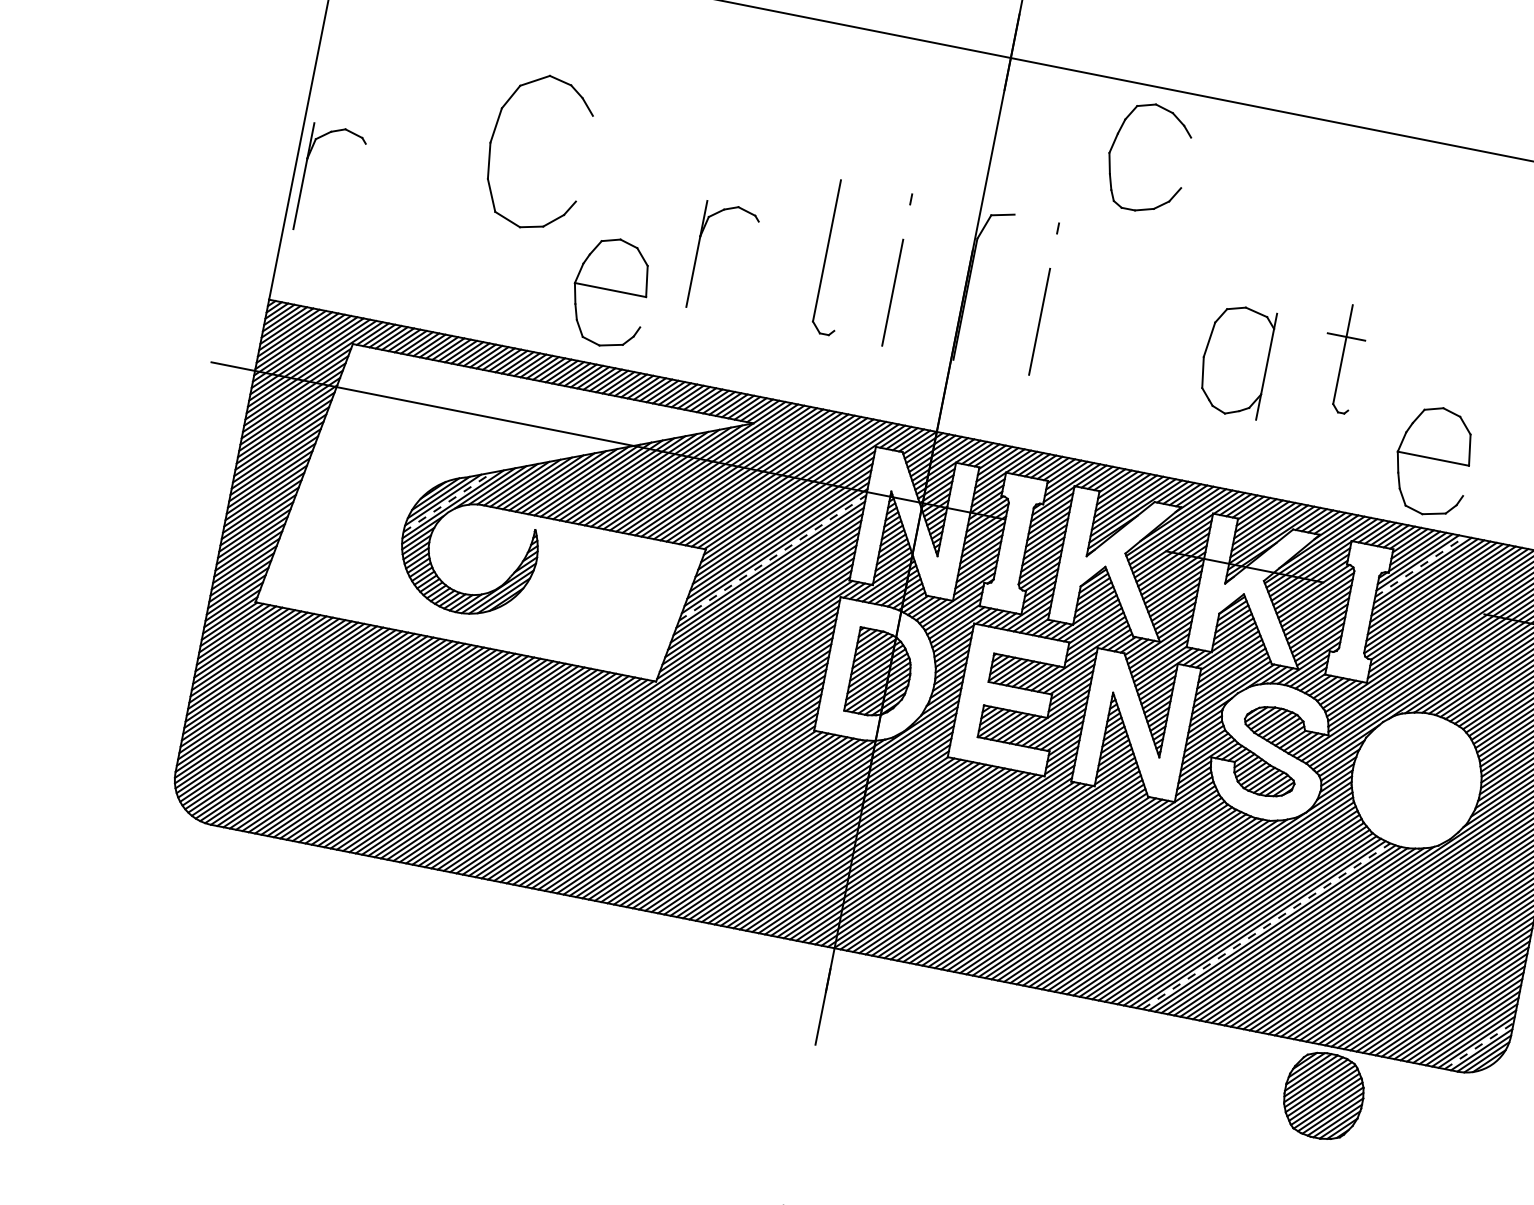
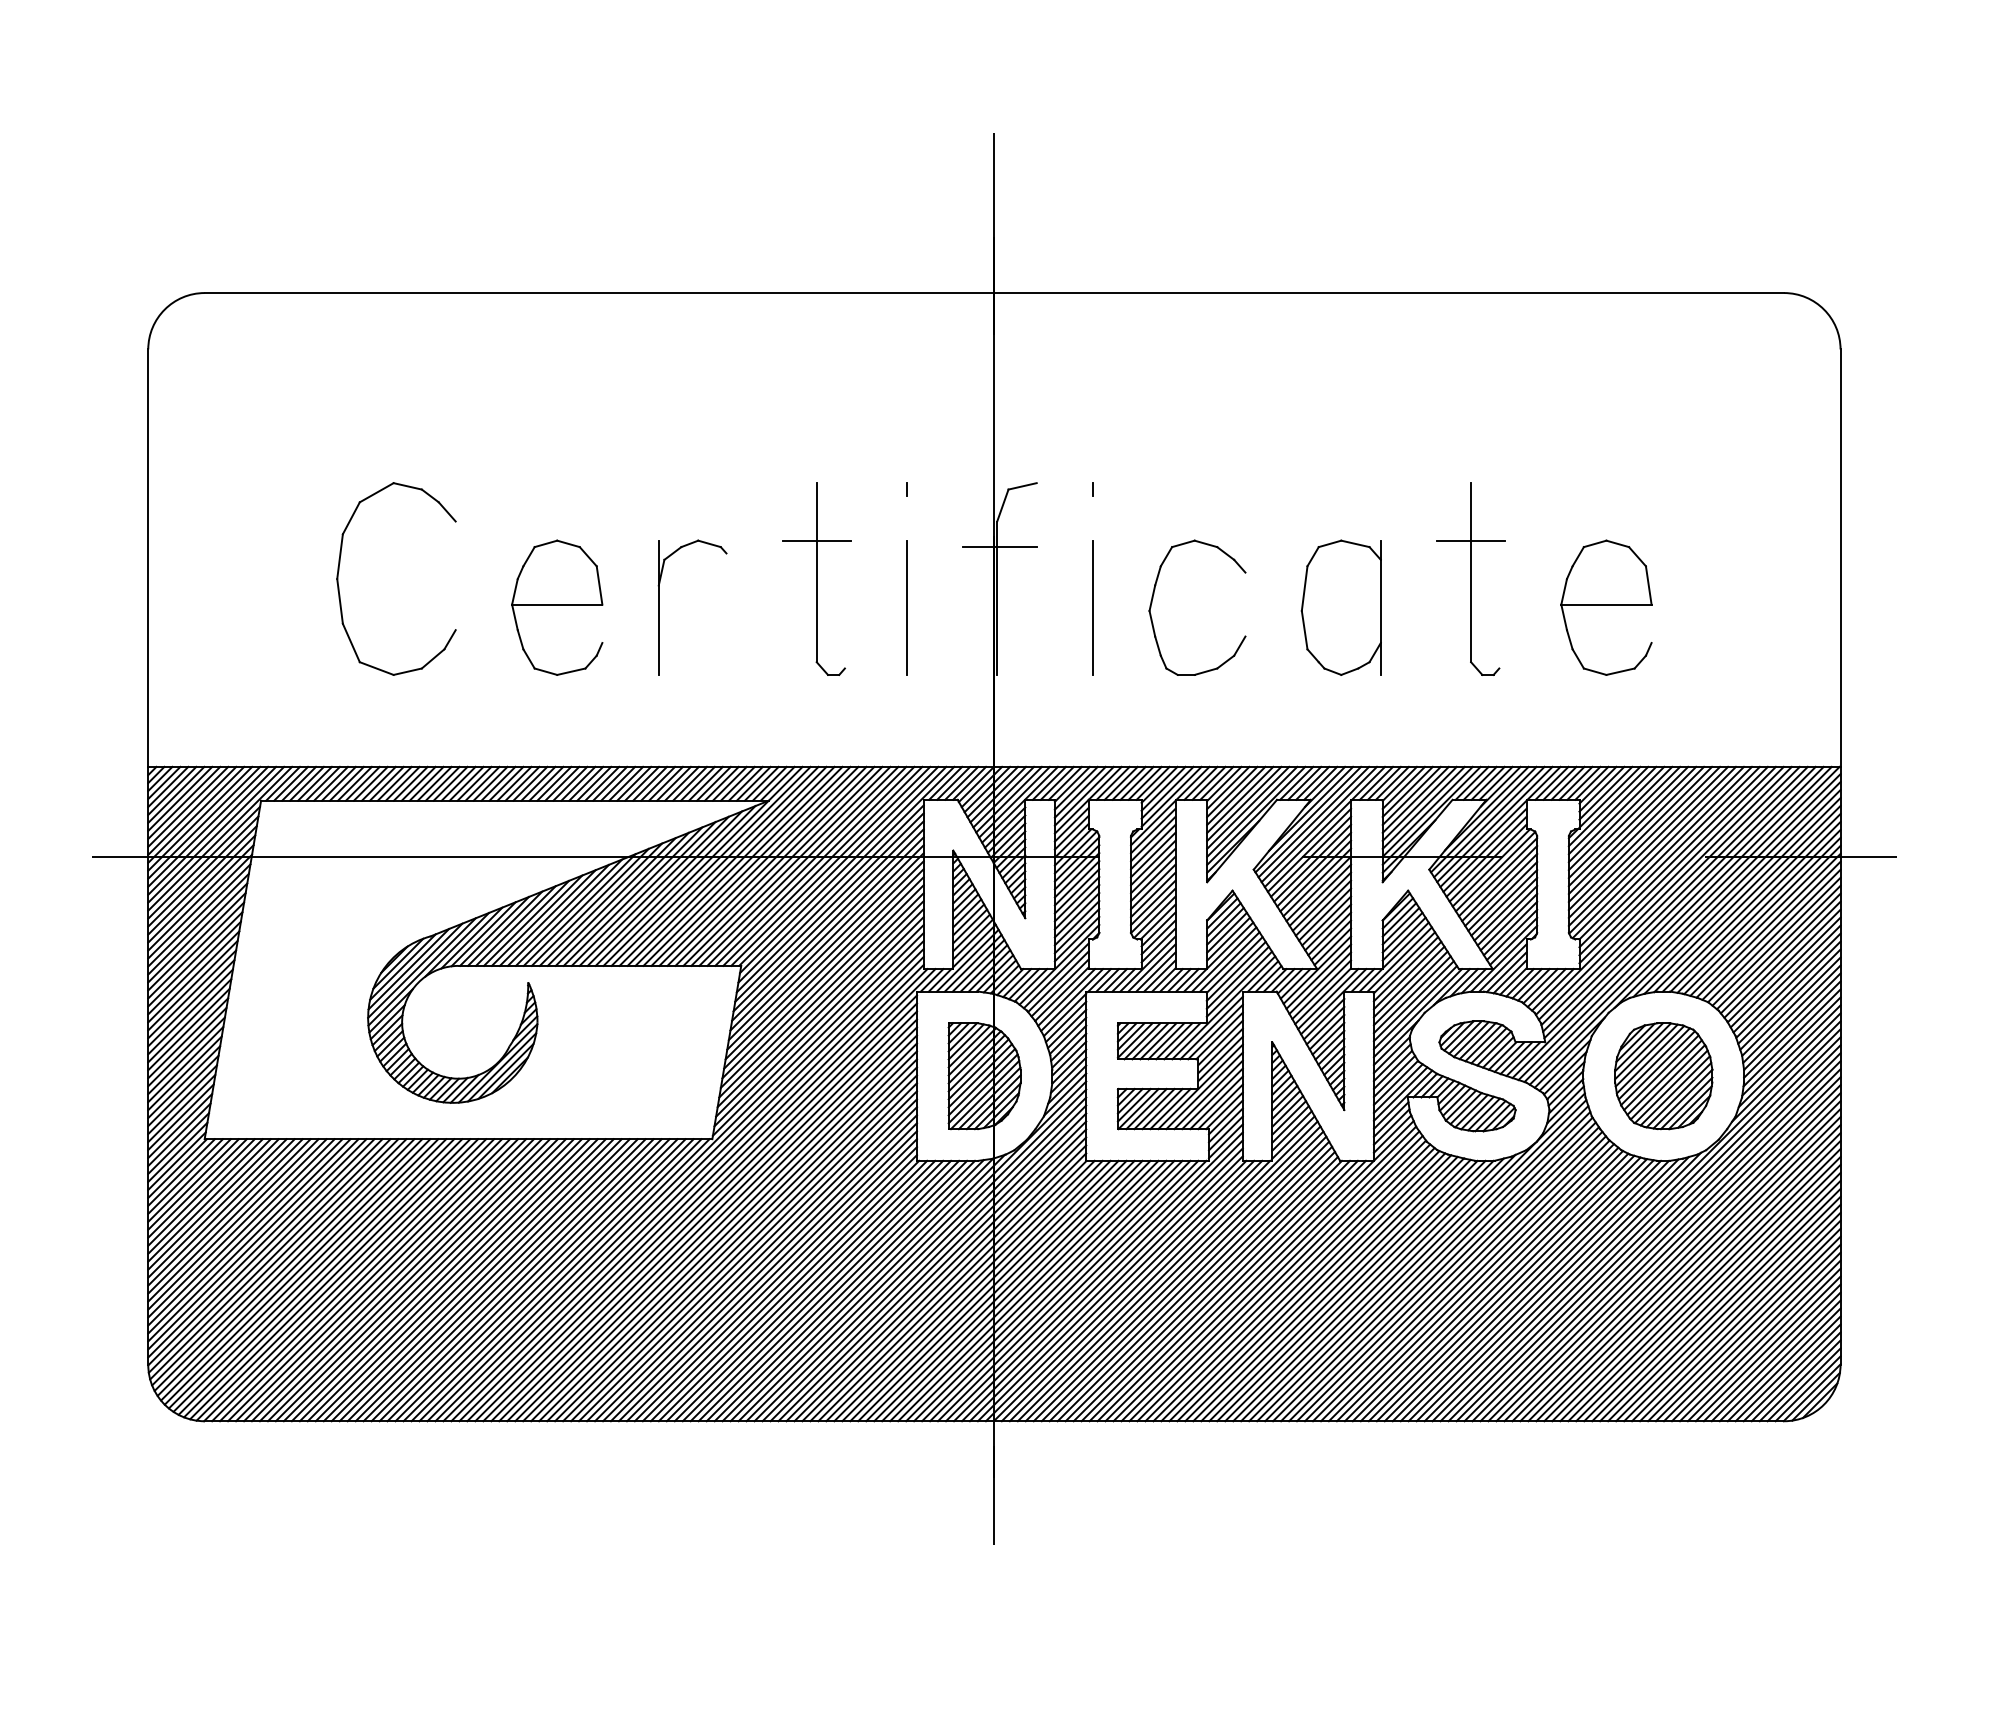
part: (493, 137) -> (339, 571), moved
part: (1114, 143) -> (1153, 598), moved
part: (304, 176) -> (161, 607), removed
line: (831, 225) -> (816, 540), added
line: (975, 259) -> (999, 547), added
part: (610, 292) -> (557, 607), moved
part: (1341, 357) -> (1470, 578), size x1.43
part: (1433, 460) -> (1606, 607), moved
line: (448, 502) -> (415, 970), dashed -> solid
line: (773, 557) -> (825, 959), dashed -> solid
line: (1420, 566) -> (1616, 814), dashed -> solid
line: (1267, 925) -> (1516, 1289), dashed -> solid
line: (1479, 1045) -> (1804, 1384), dashed -> solid
part: (1323, 1096) -> (1663, 1076), moved

